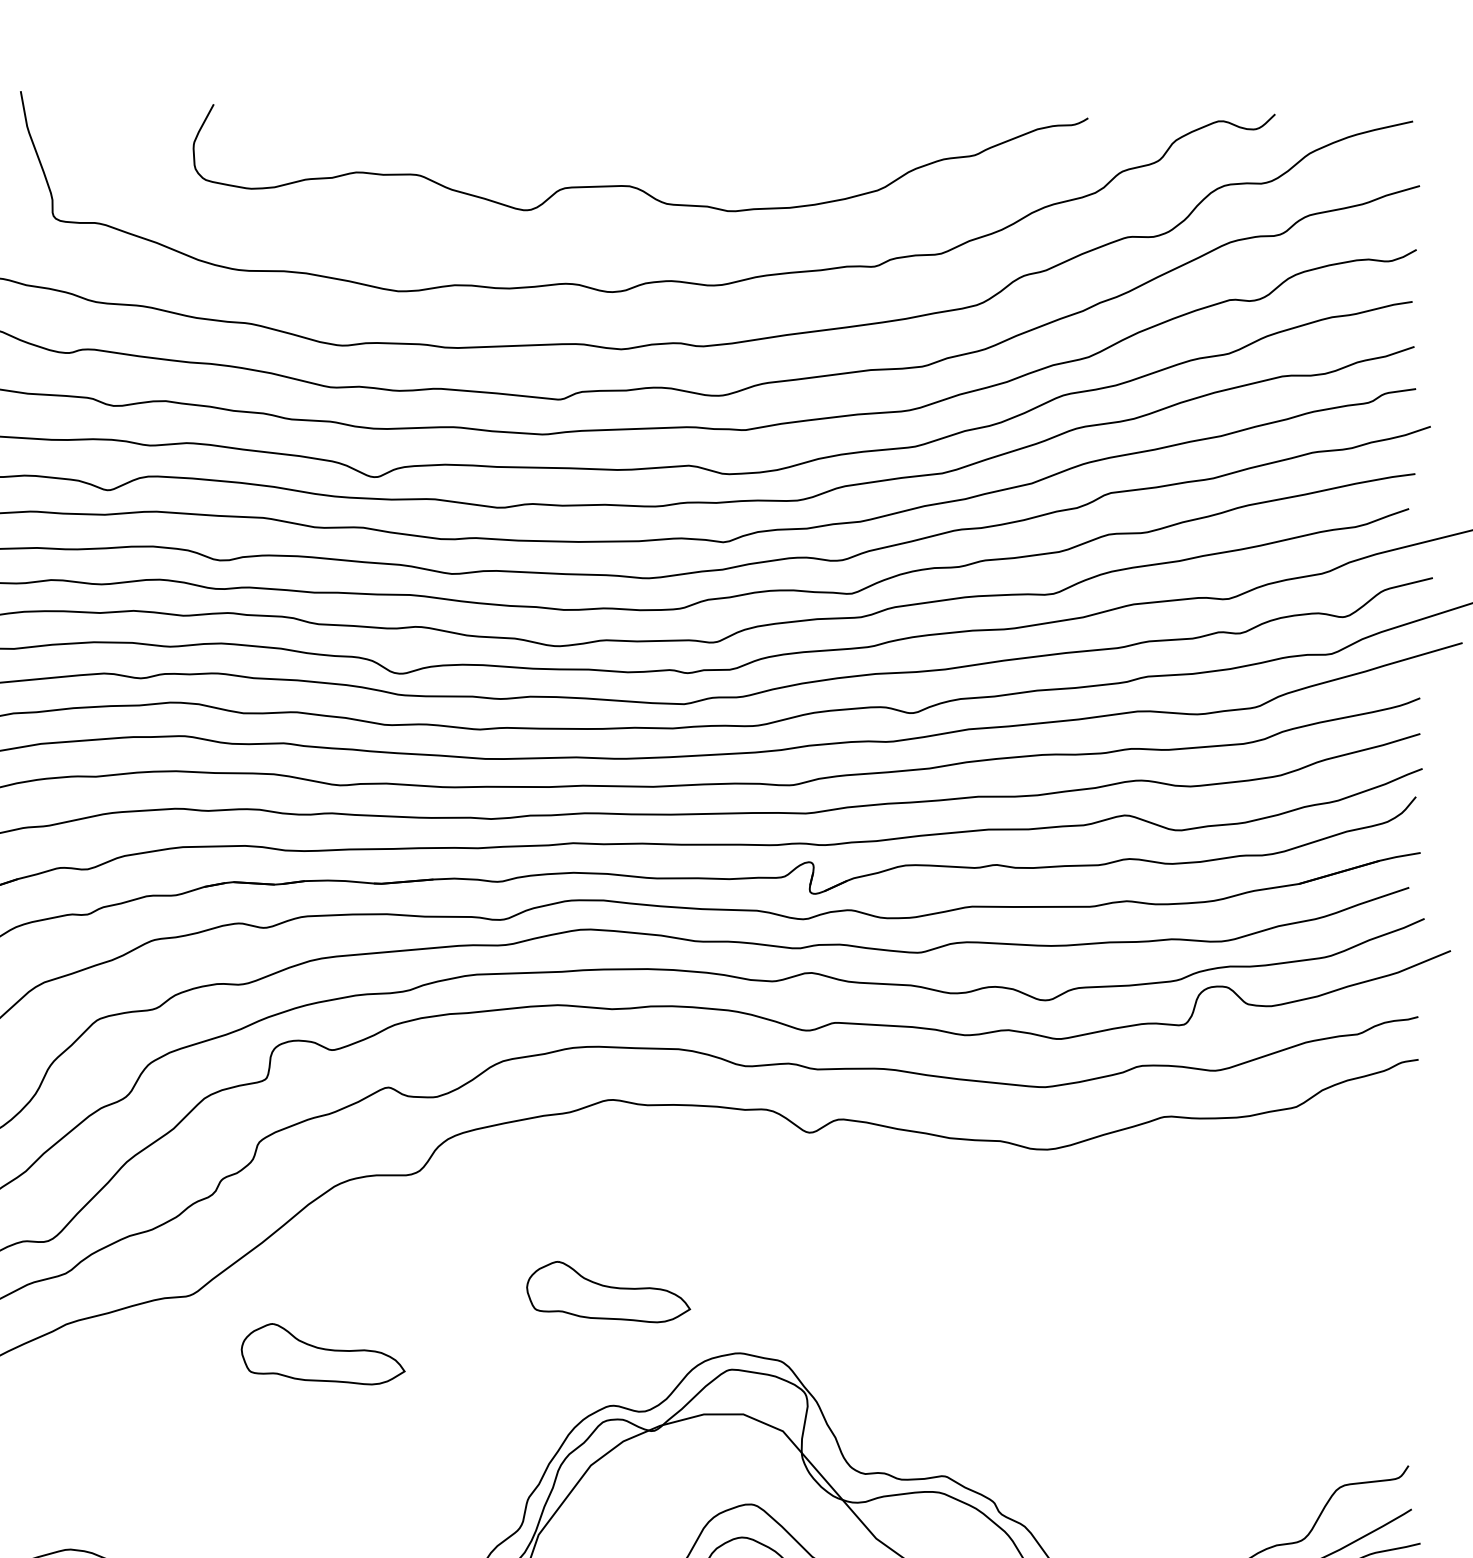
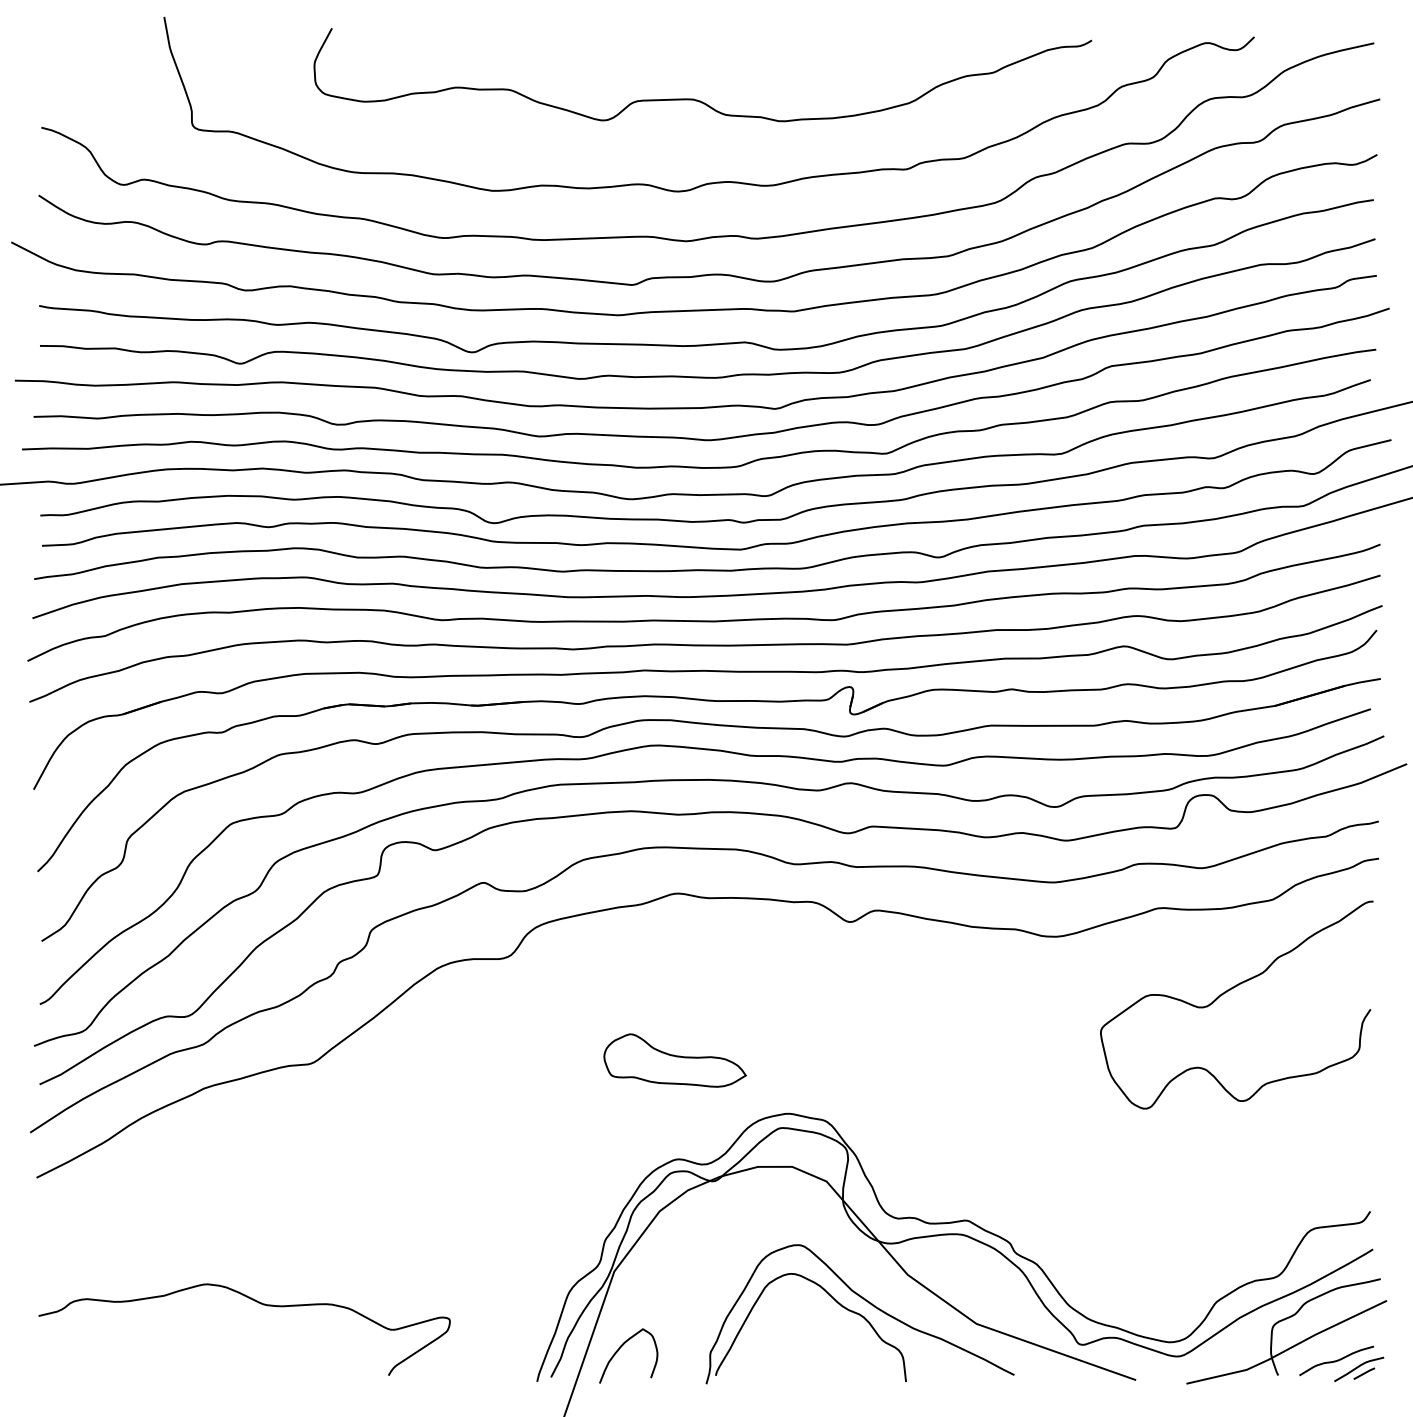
curve: (1247, 1211) -> (1230, 990), added
part: (322, 1354) -> (426, 1114), removed

